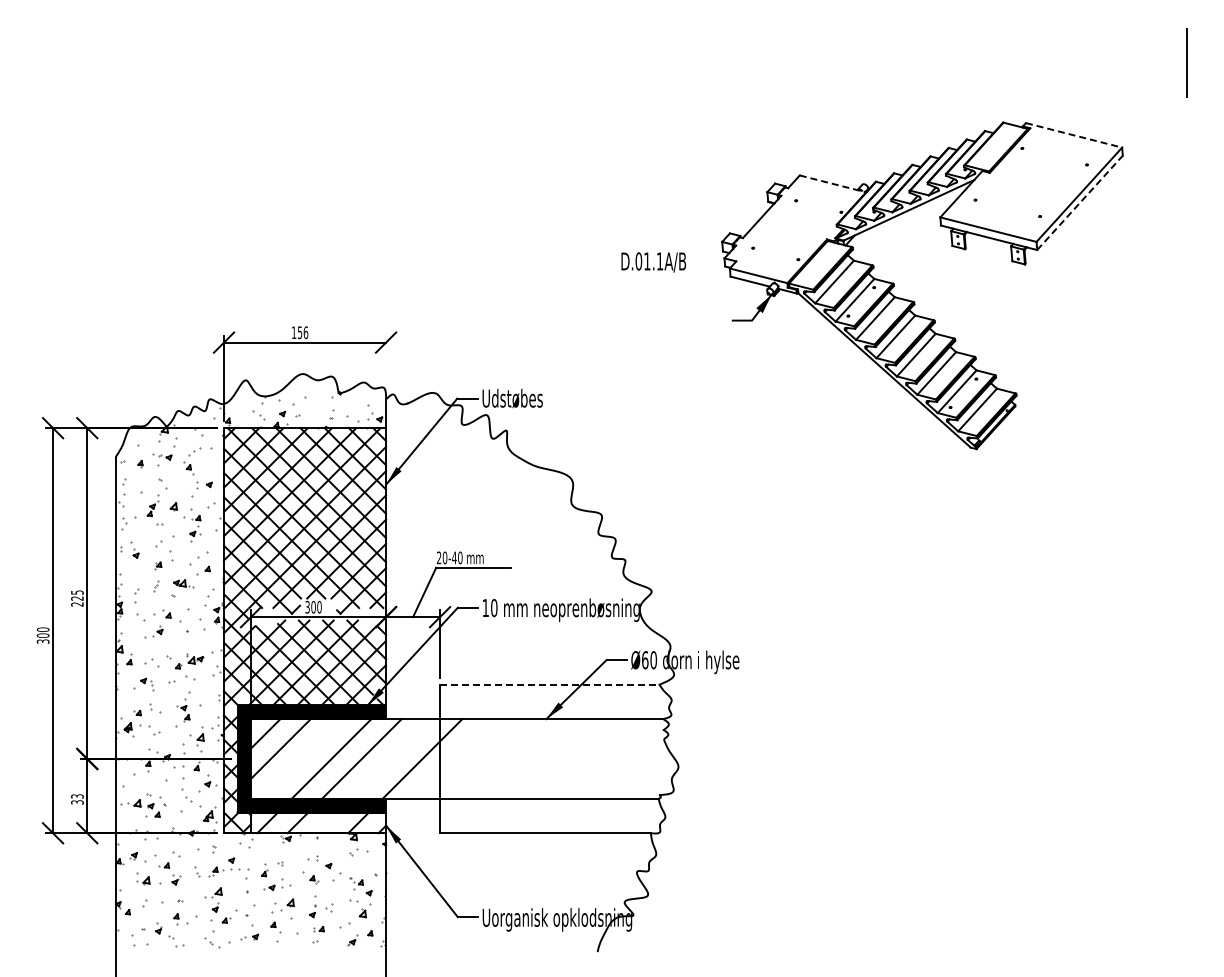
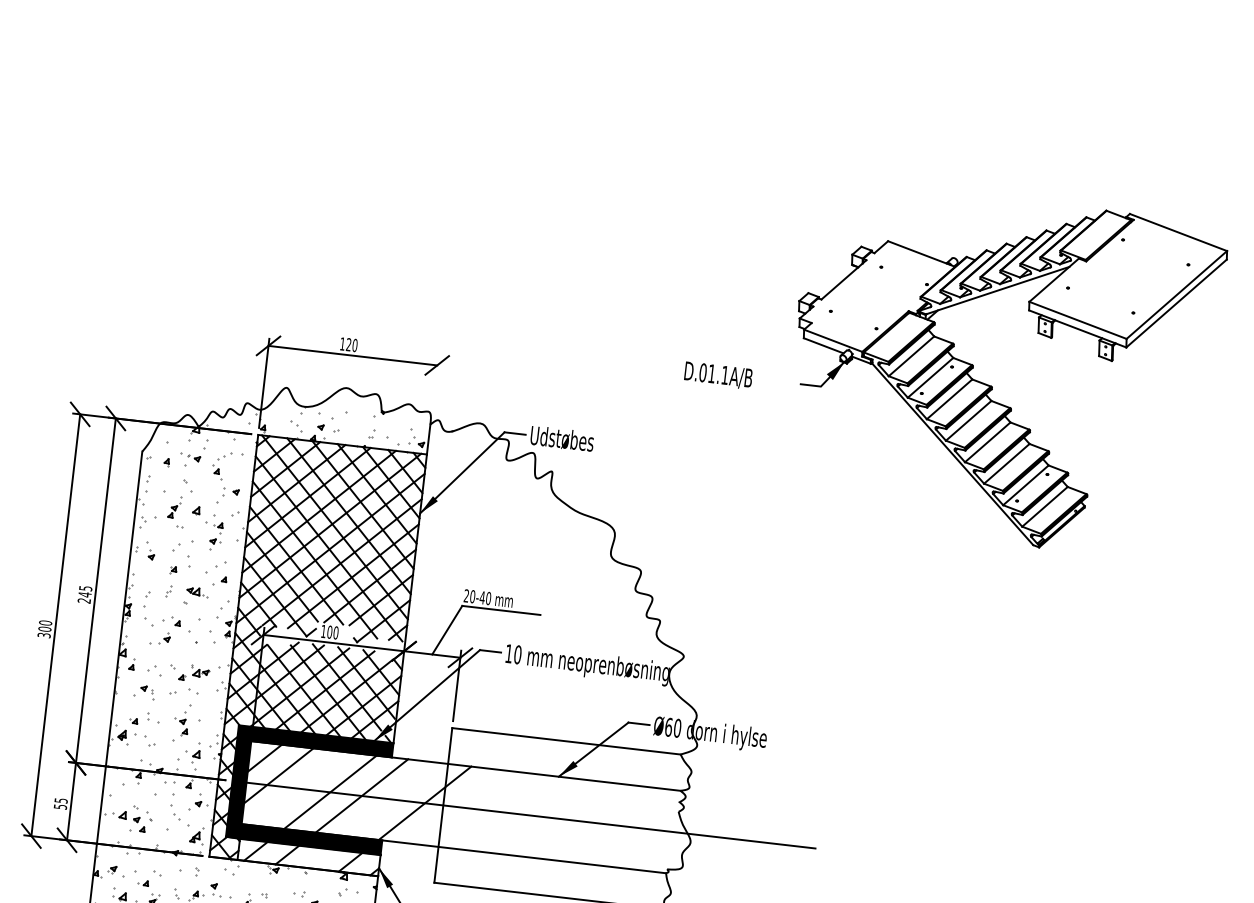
line: (1074, 135) -> (1178, 232), dashed -> solid
line: (833, 184) -> (922, 254), dashed -> solid
line: (1080, 202) -> (1177, 303), dashed -> solid
text: (653, 262) -> (718, 375), moved
text: (302, 332) -> (351, 344), 156 -> 120
text: (77, 598) -> (85, 594), 225 -> 245
text: (307, 606) -> (323, 630), 300 -> 100
line: (549, 684) -> (566, 741), dashed -> solid
line: (517, 758) -> (523, 814), added
text: (76, 799) -> (59, 803), 33 -> 55

